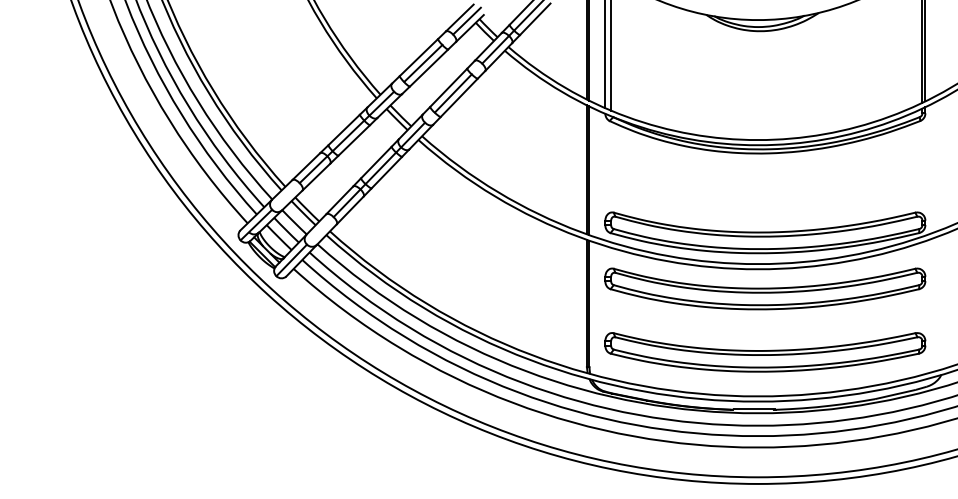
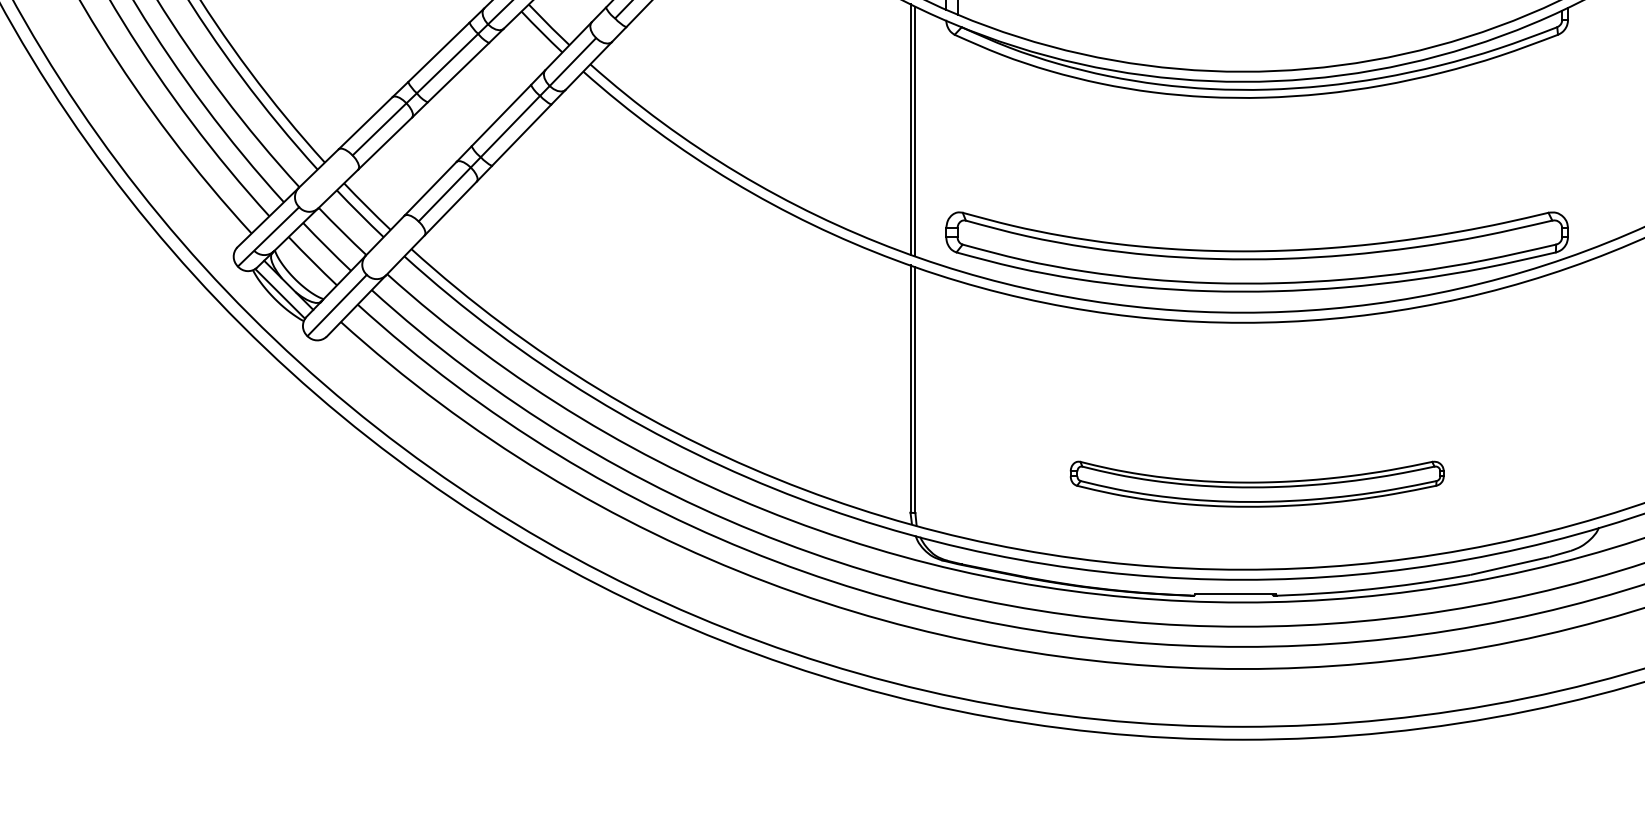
part: (765, 288) -> (1257, 360), removed
part: (765, 352) -> (1257, 484), size x0.6

